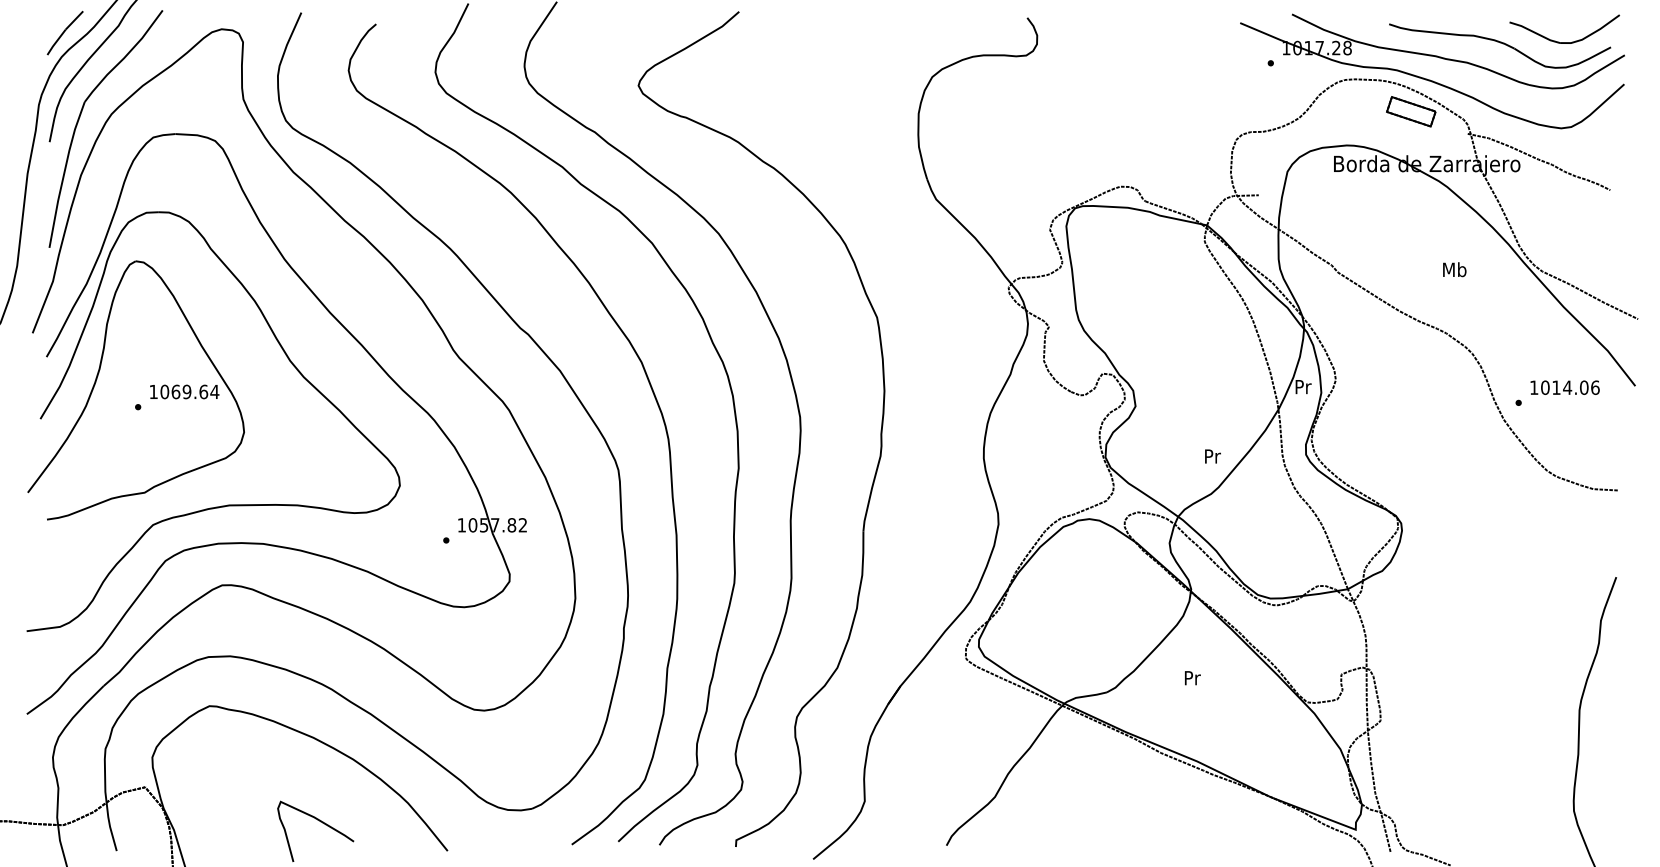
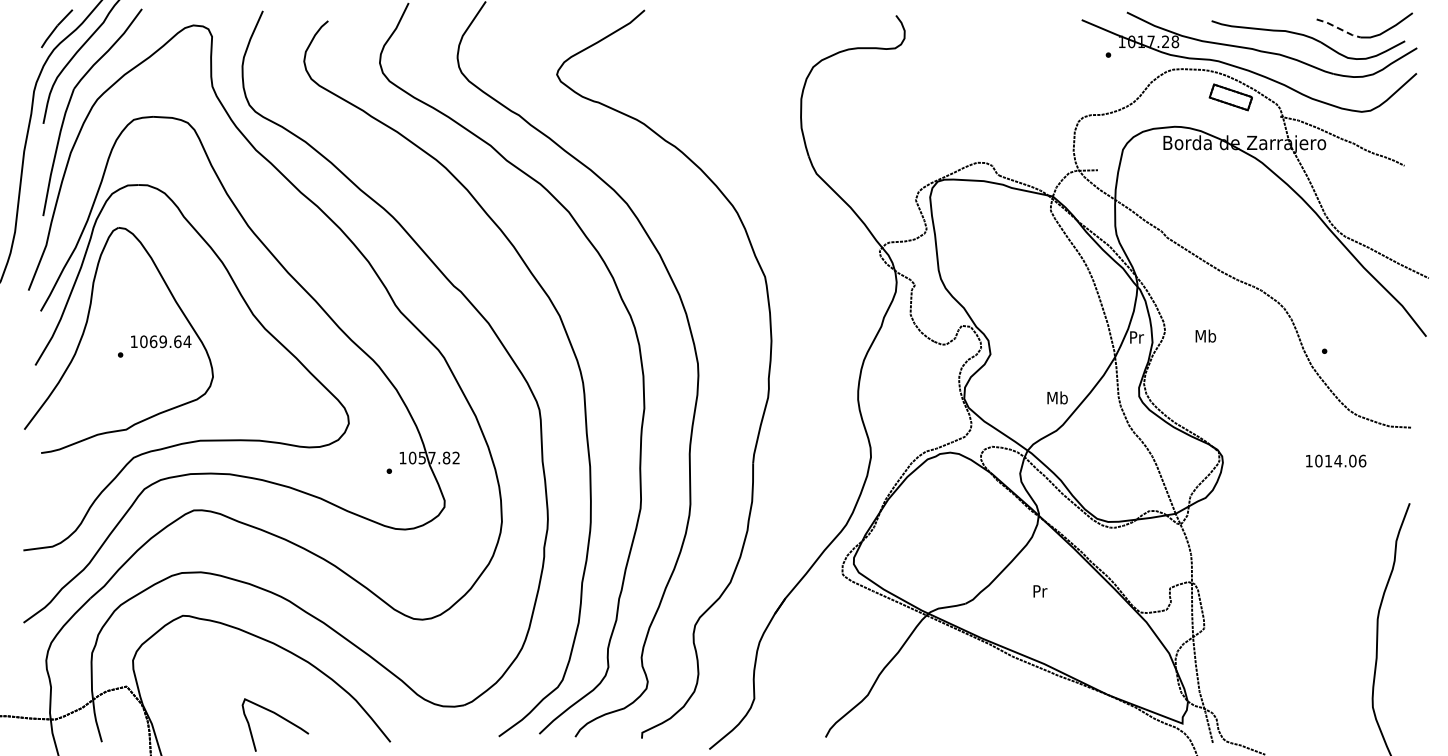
line: (1535, 32) -> (1339, 28), solid -> dashed
text: (1454, 268) -> (1205, 335), moved
text: (1565, 387) -> (1336, 460), moved
text: (1212, 455) -> (1057, 397), Pr -> Mb

